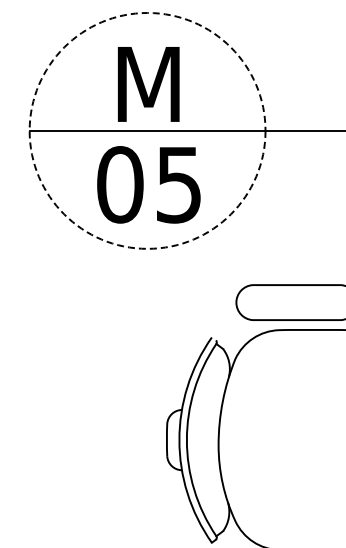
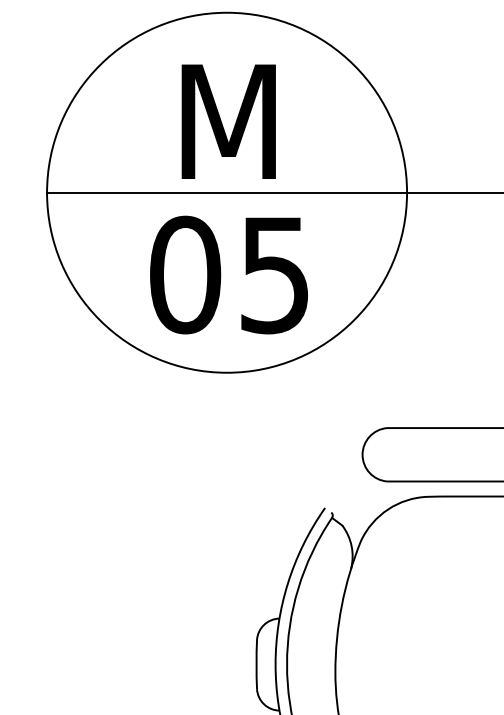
circle: (147, 130) -> (226, 192), dashed -> solid

